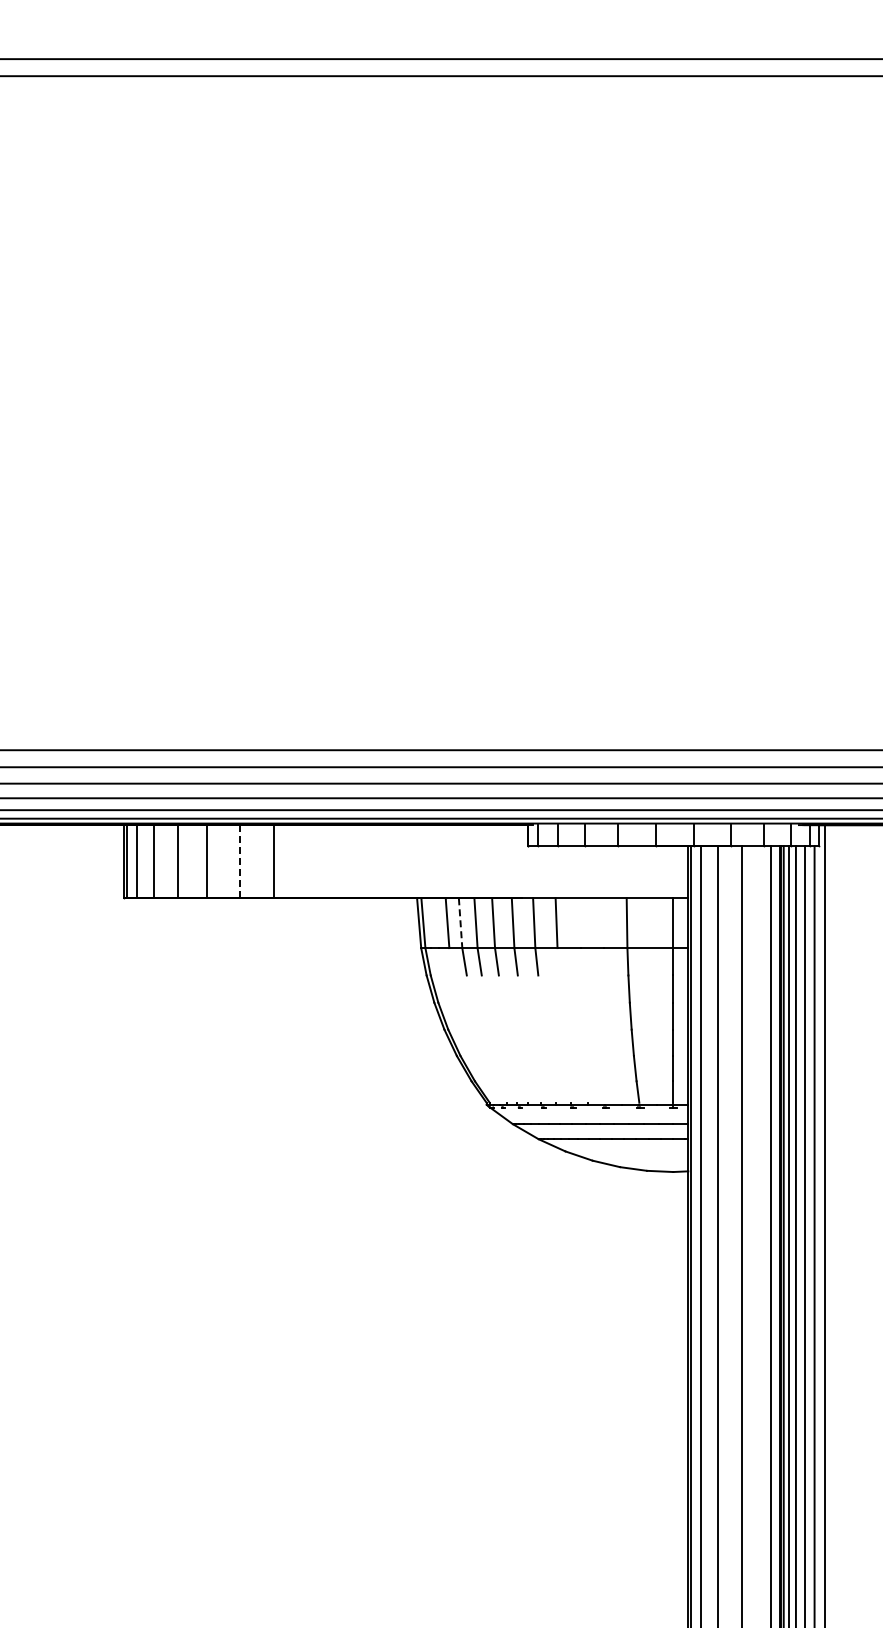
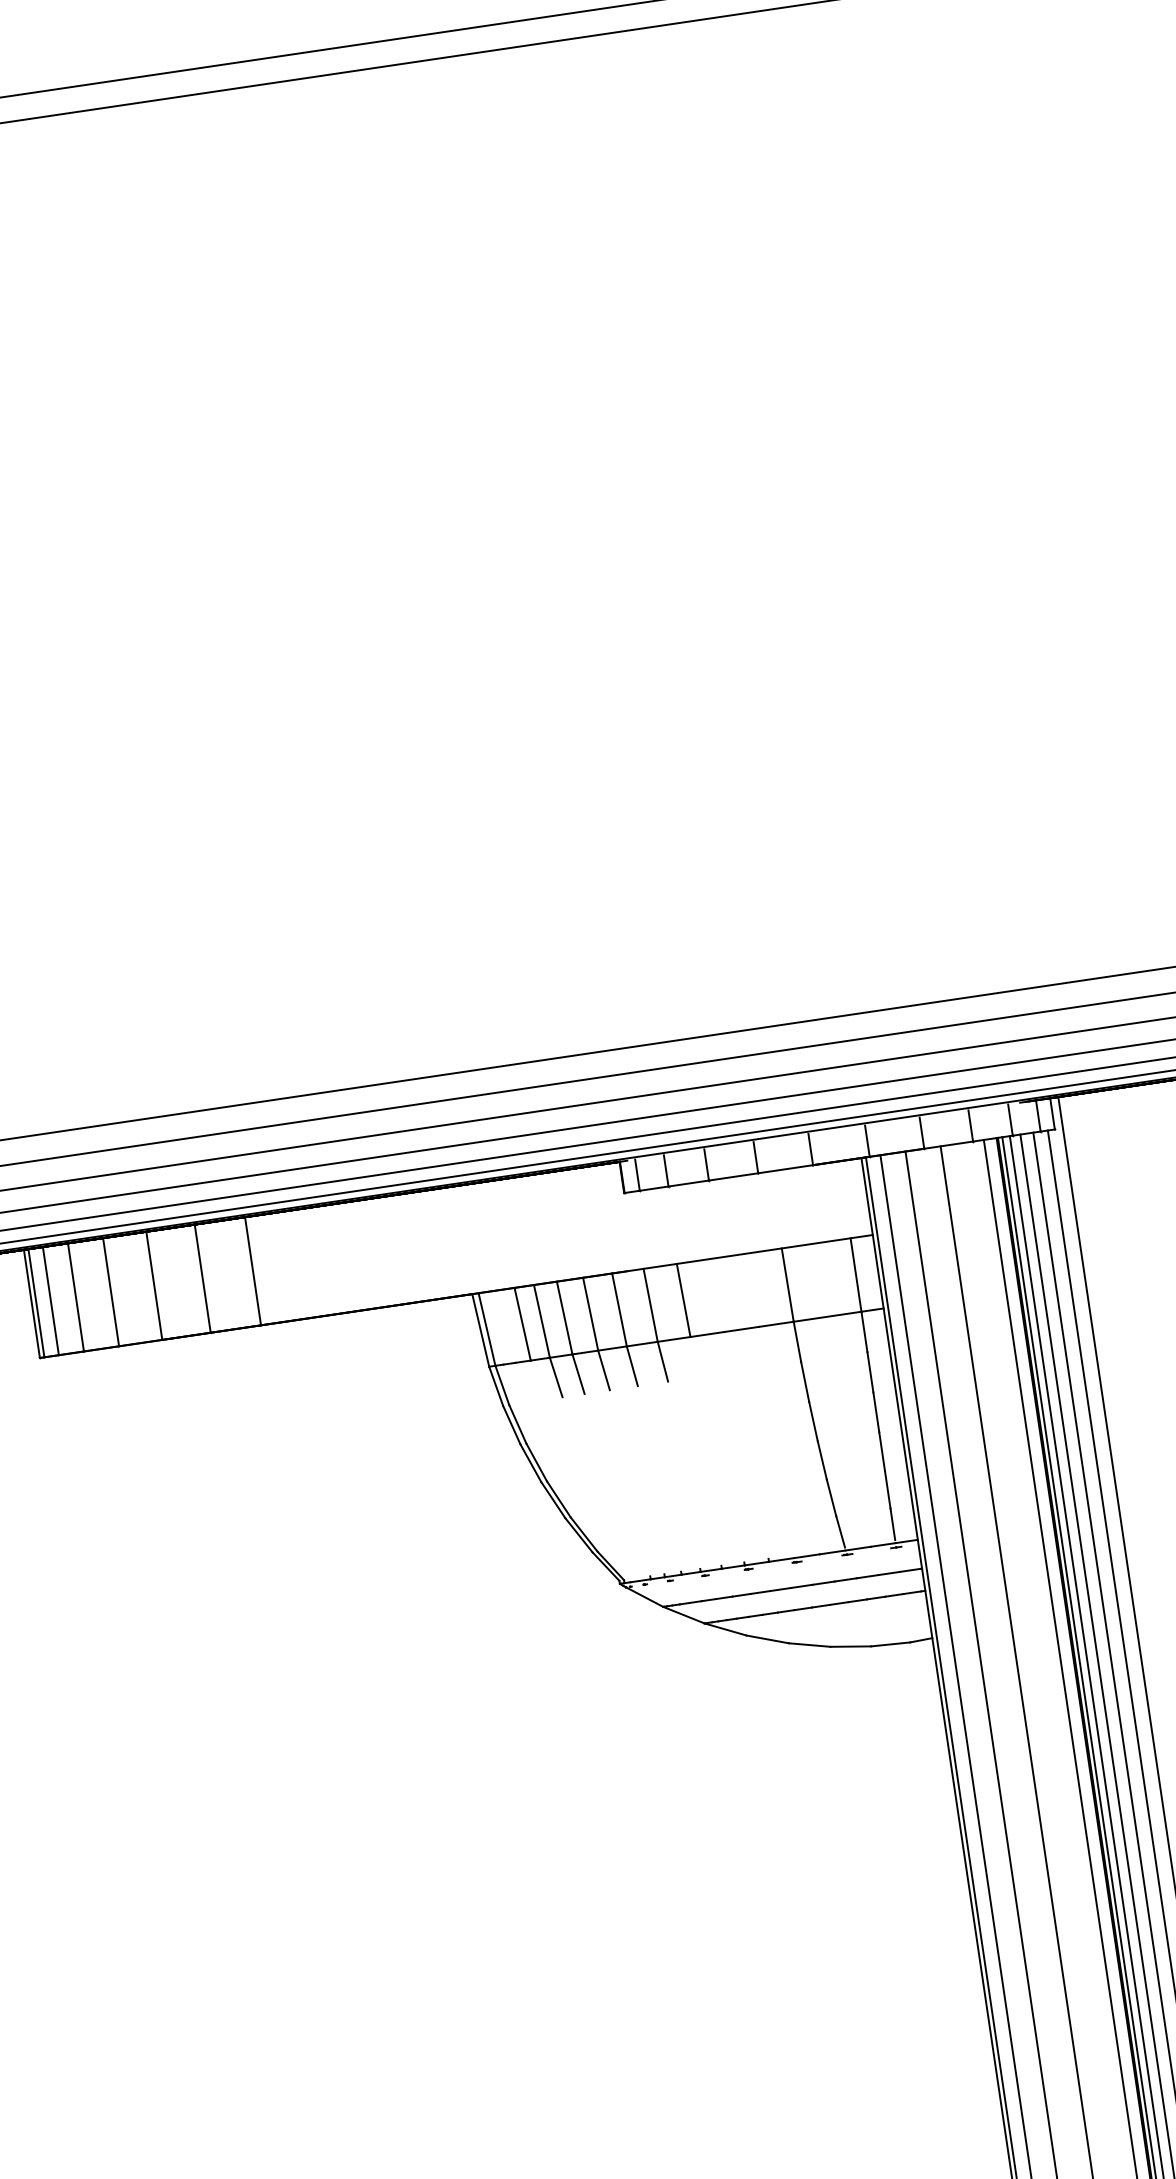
line: (239, 861) -> (201, 1278), dashed -> solid
line: (460, 923) -> (541, 1321), dashed -> solid

